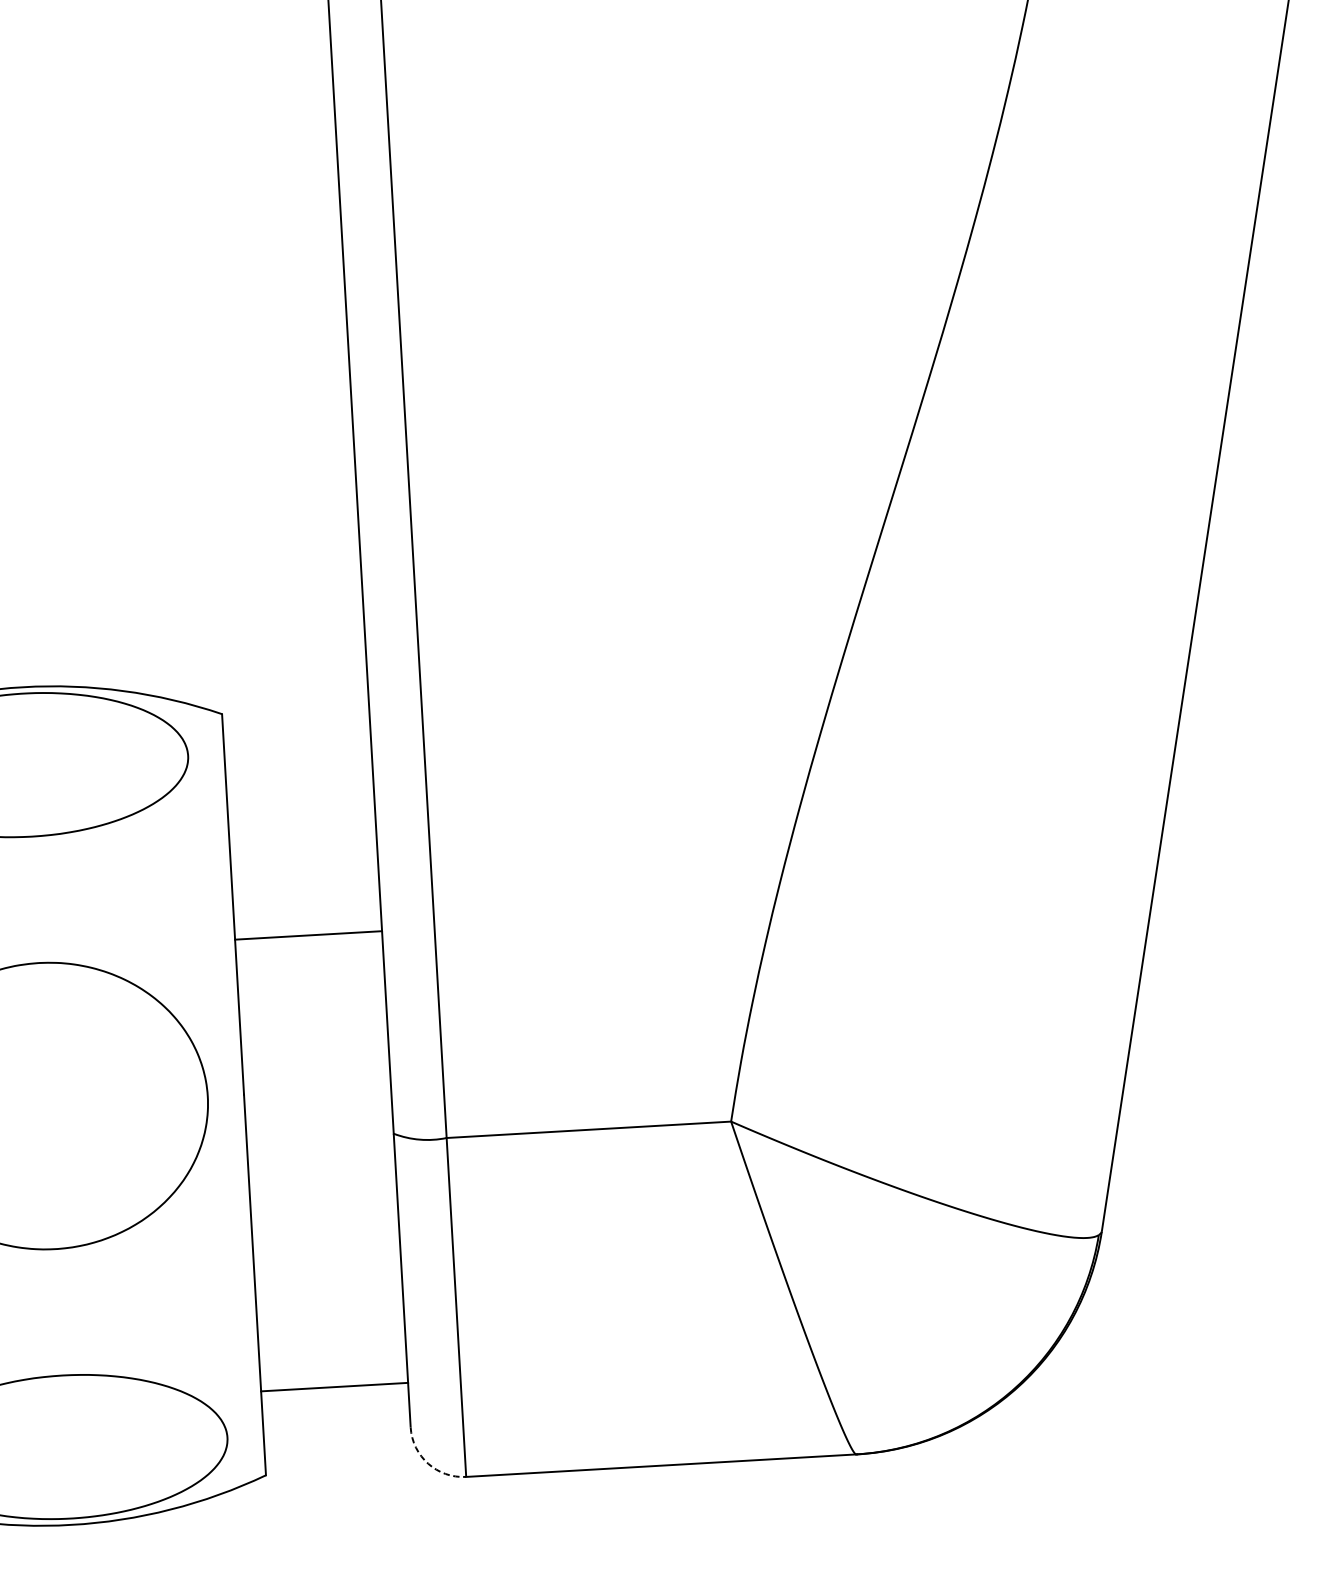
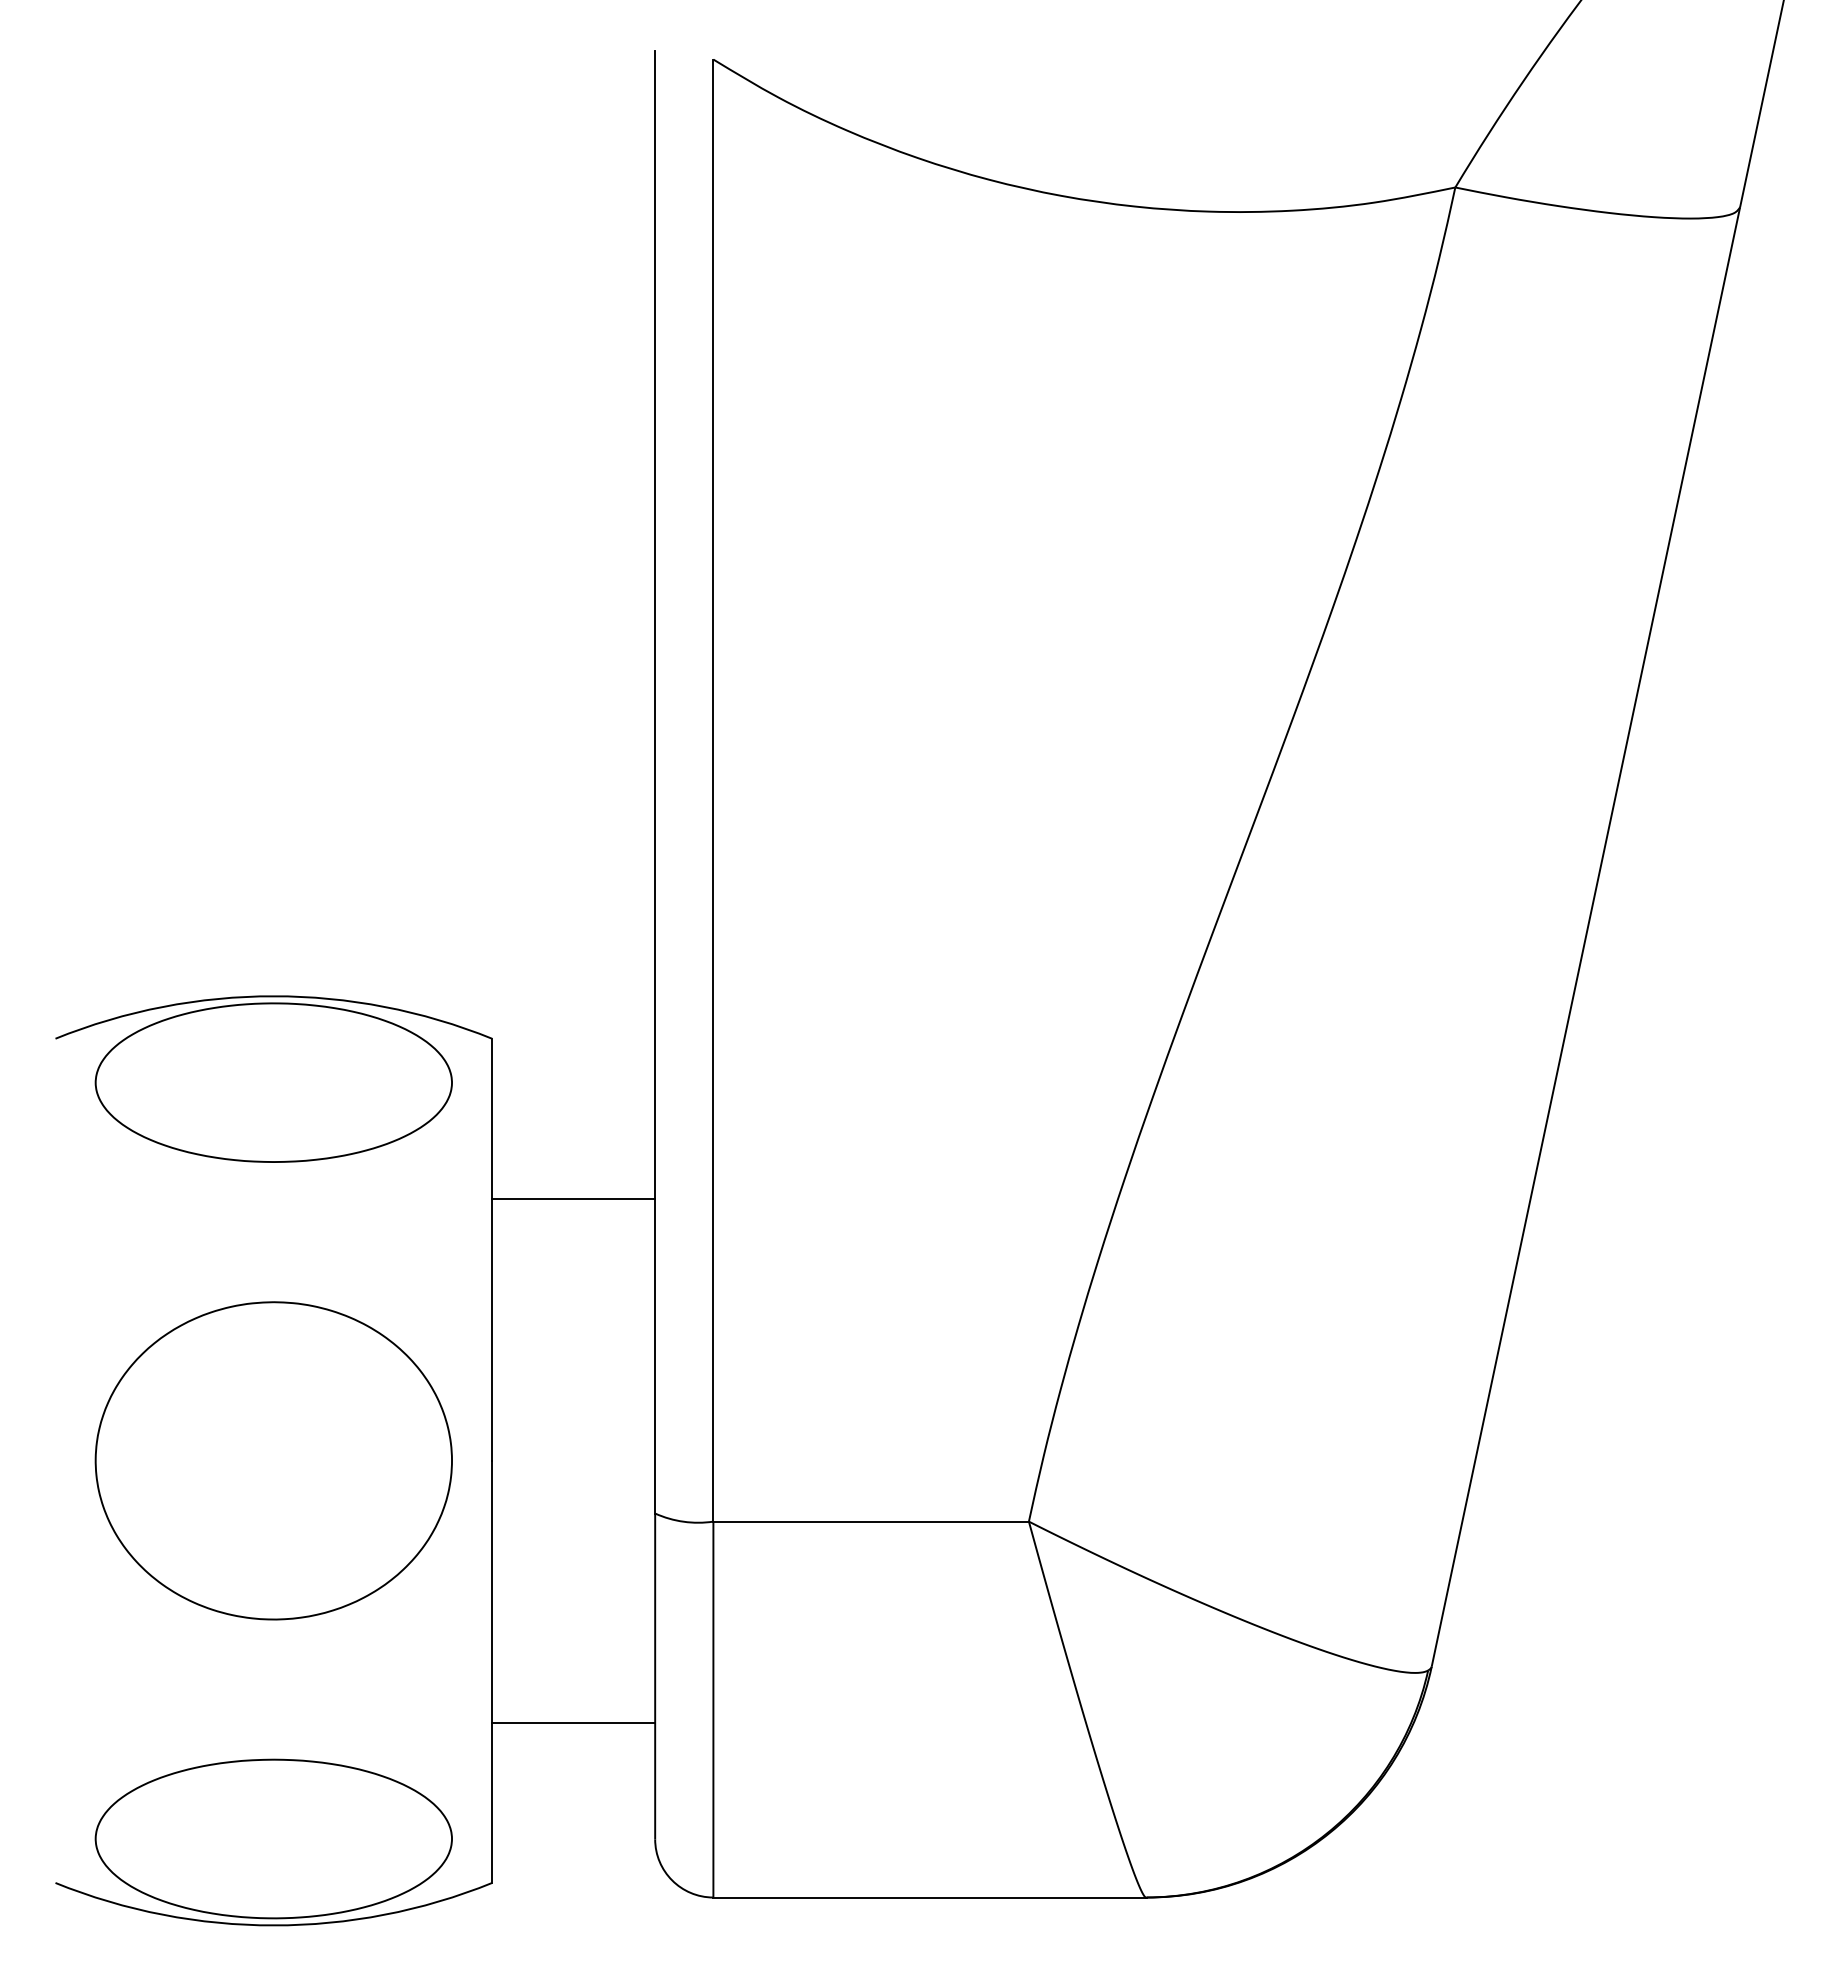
line: (308, 935) -> (573, 1198), moved
line: (334, 1386) -> (573, 1722), moved
arc: (428, 1463) -> (672, 1880), dashed -> solid

